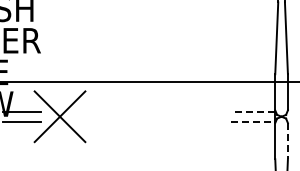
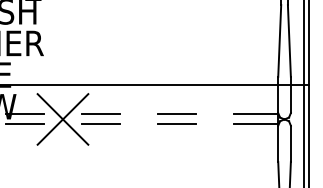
line: (97, 111) -> (100, 114), added
line: (173, 111) -> (176, 114), added
line: (252, 111) -> (255, 114), dashed -> solid
line: (97, 121) -> (100, 124), added
line: (173, 121) -> (176, 124), added
line: (253, 121) -> (256, 124), dashed -> solid
line: (287, 141) -> (290, 144), dashed -> solid

